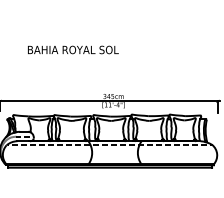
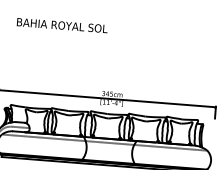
text: (73, 49) -> (62, 25), moved

